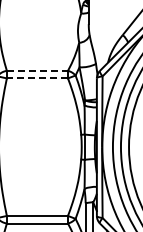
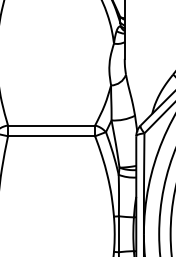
line: (37, 70) -> (51, 124), dashed -> solid
line: (37, 78) -> (51, 136), dashed -> solid

